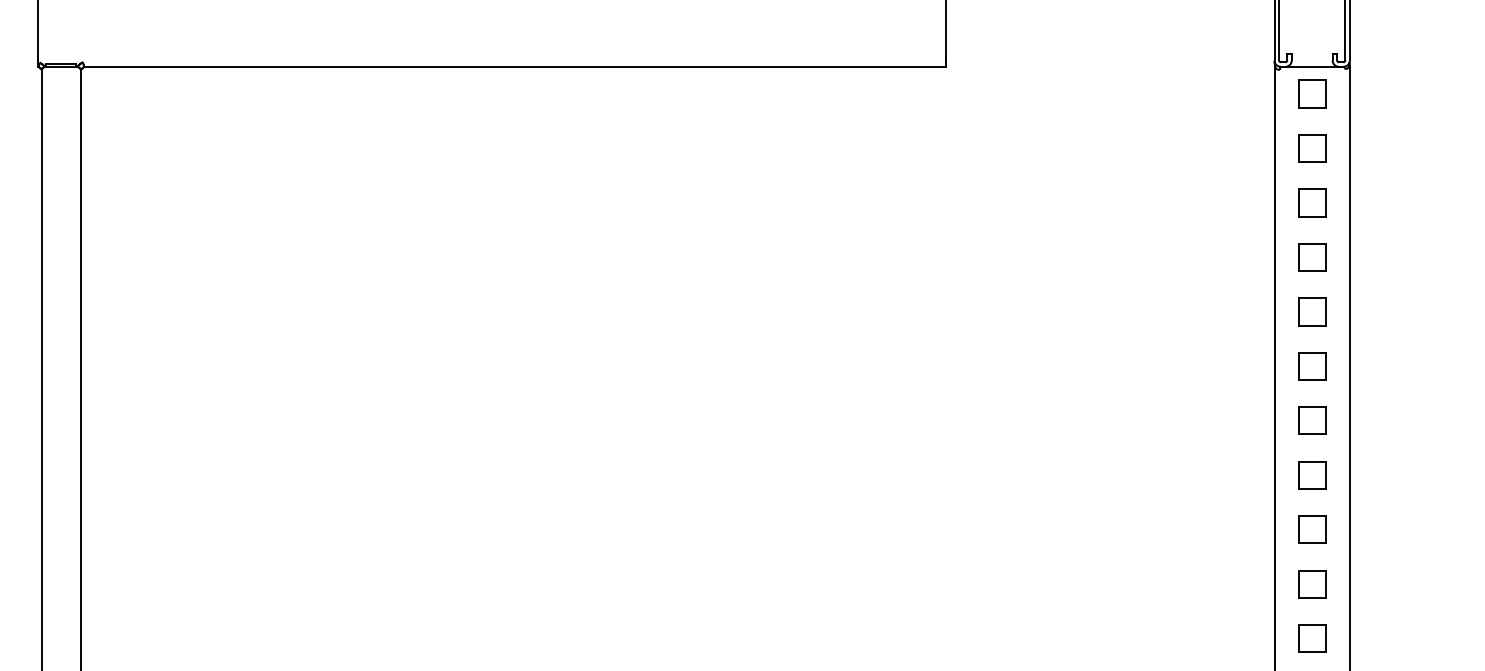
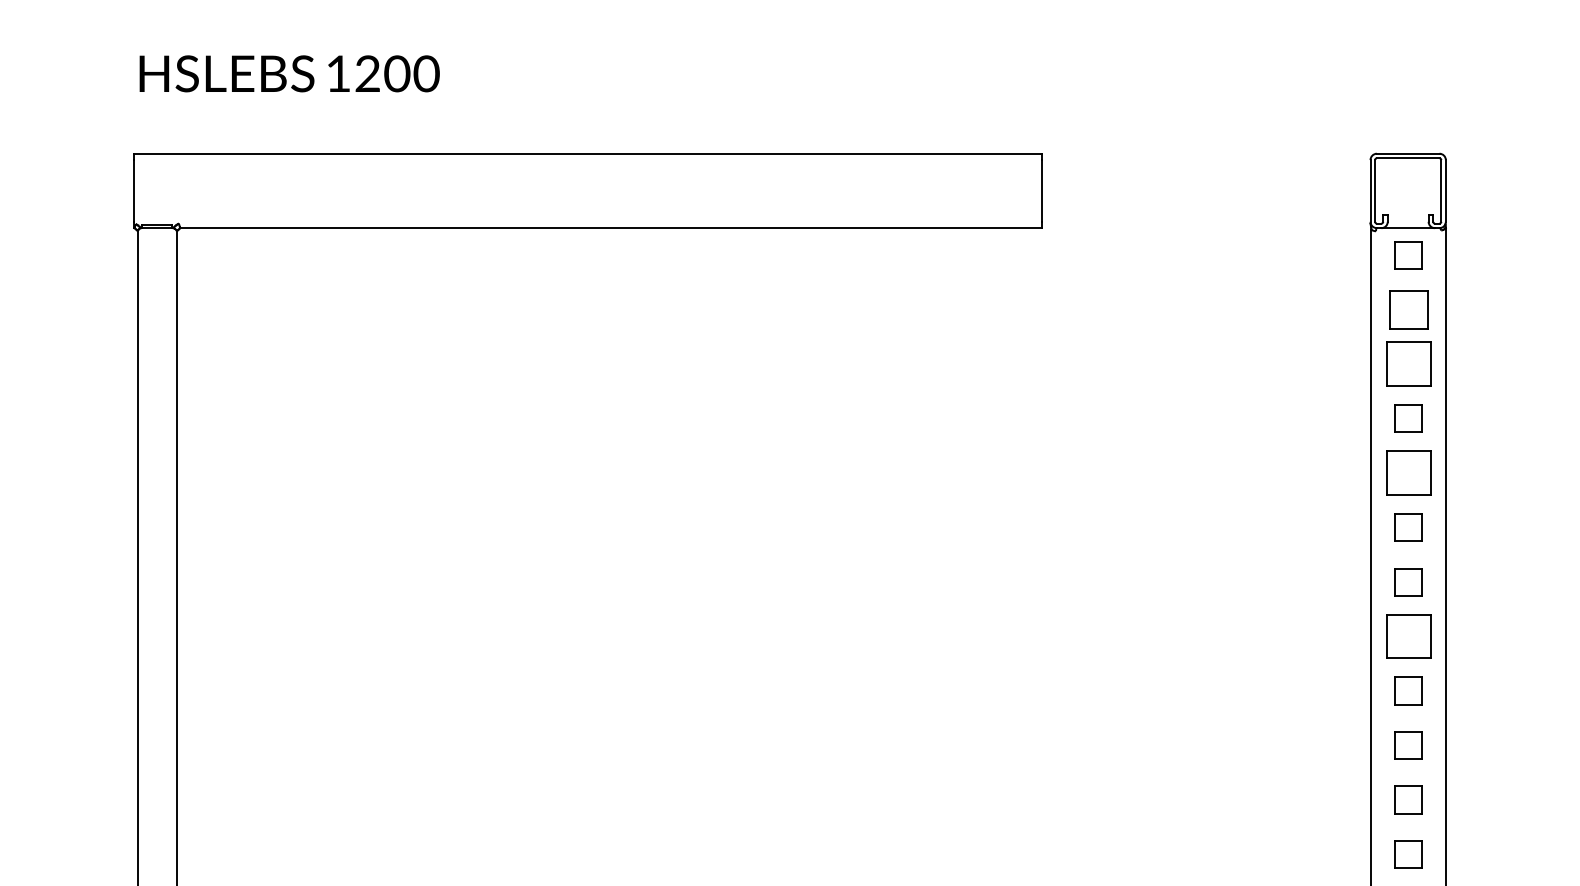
part: (1312, 148) -> (1408, 309), size x1.4
part: (1312, 203) -> (1408, 364), size x1.6
part: (1312, 312) -> (1408, 473), size x1.6
part: (1312, 475) -> (1408, 636), size x1.6

